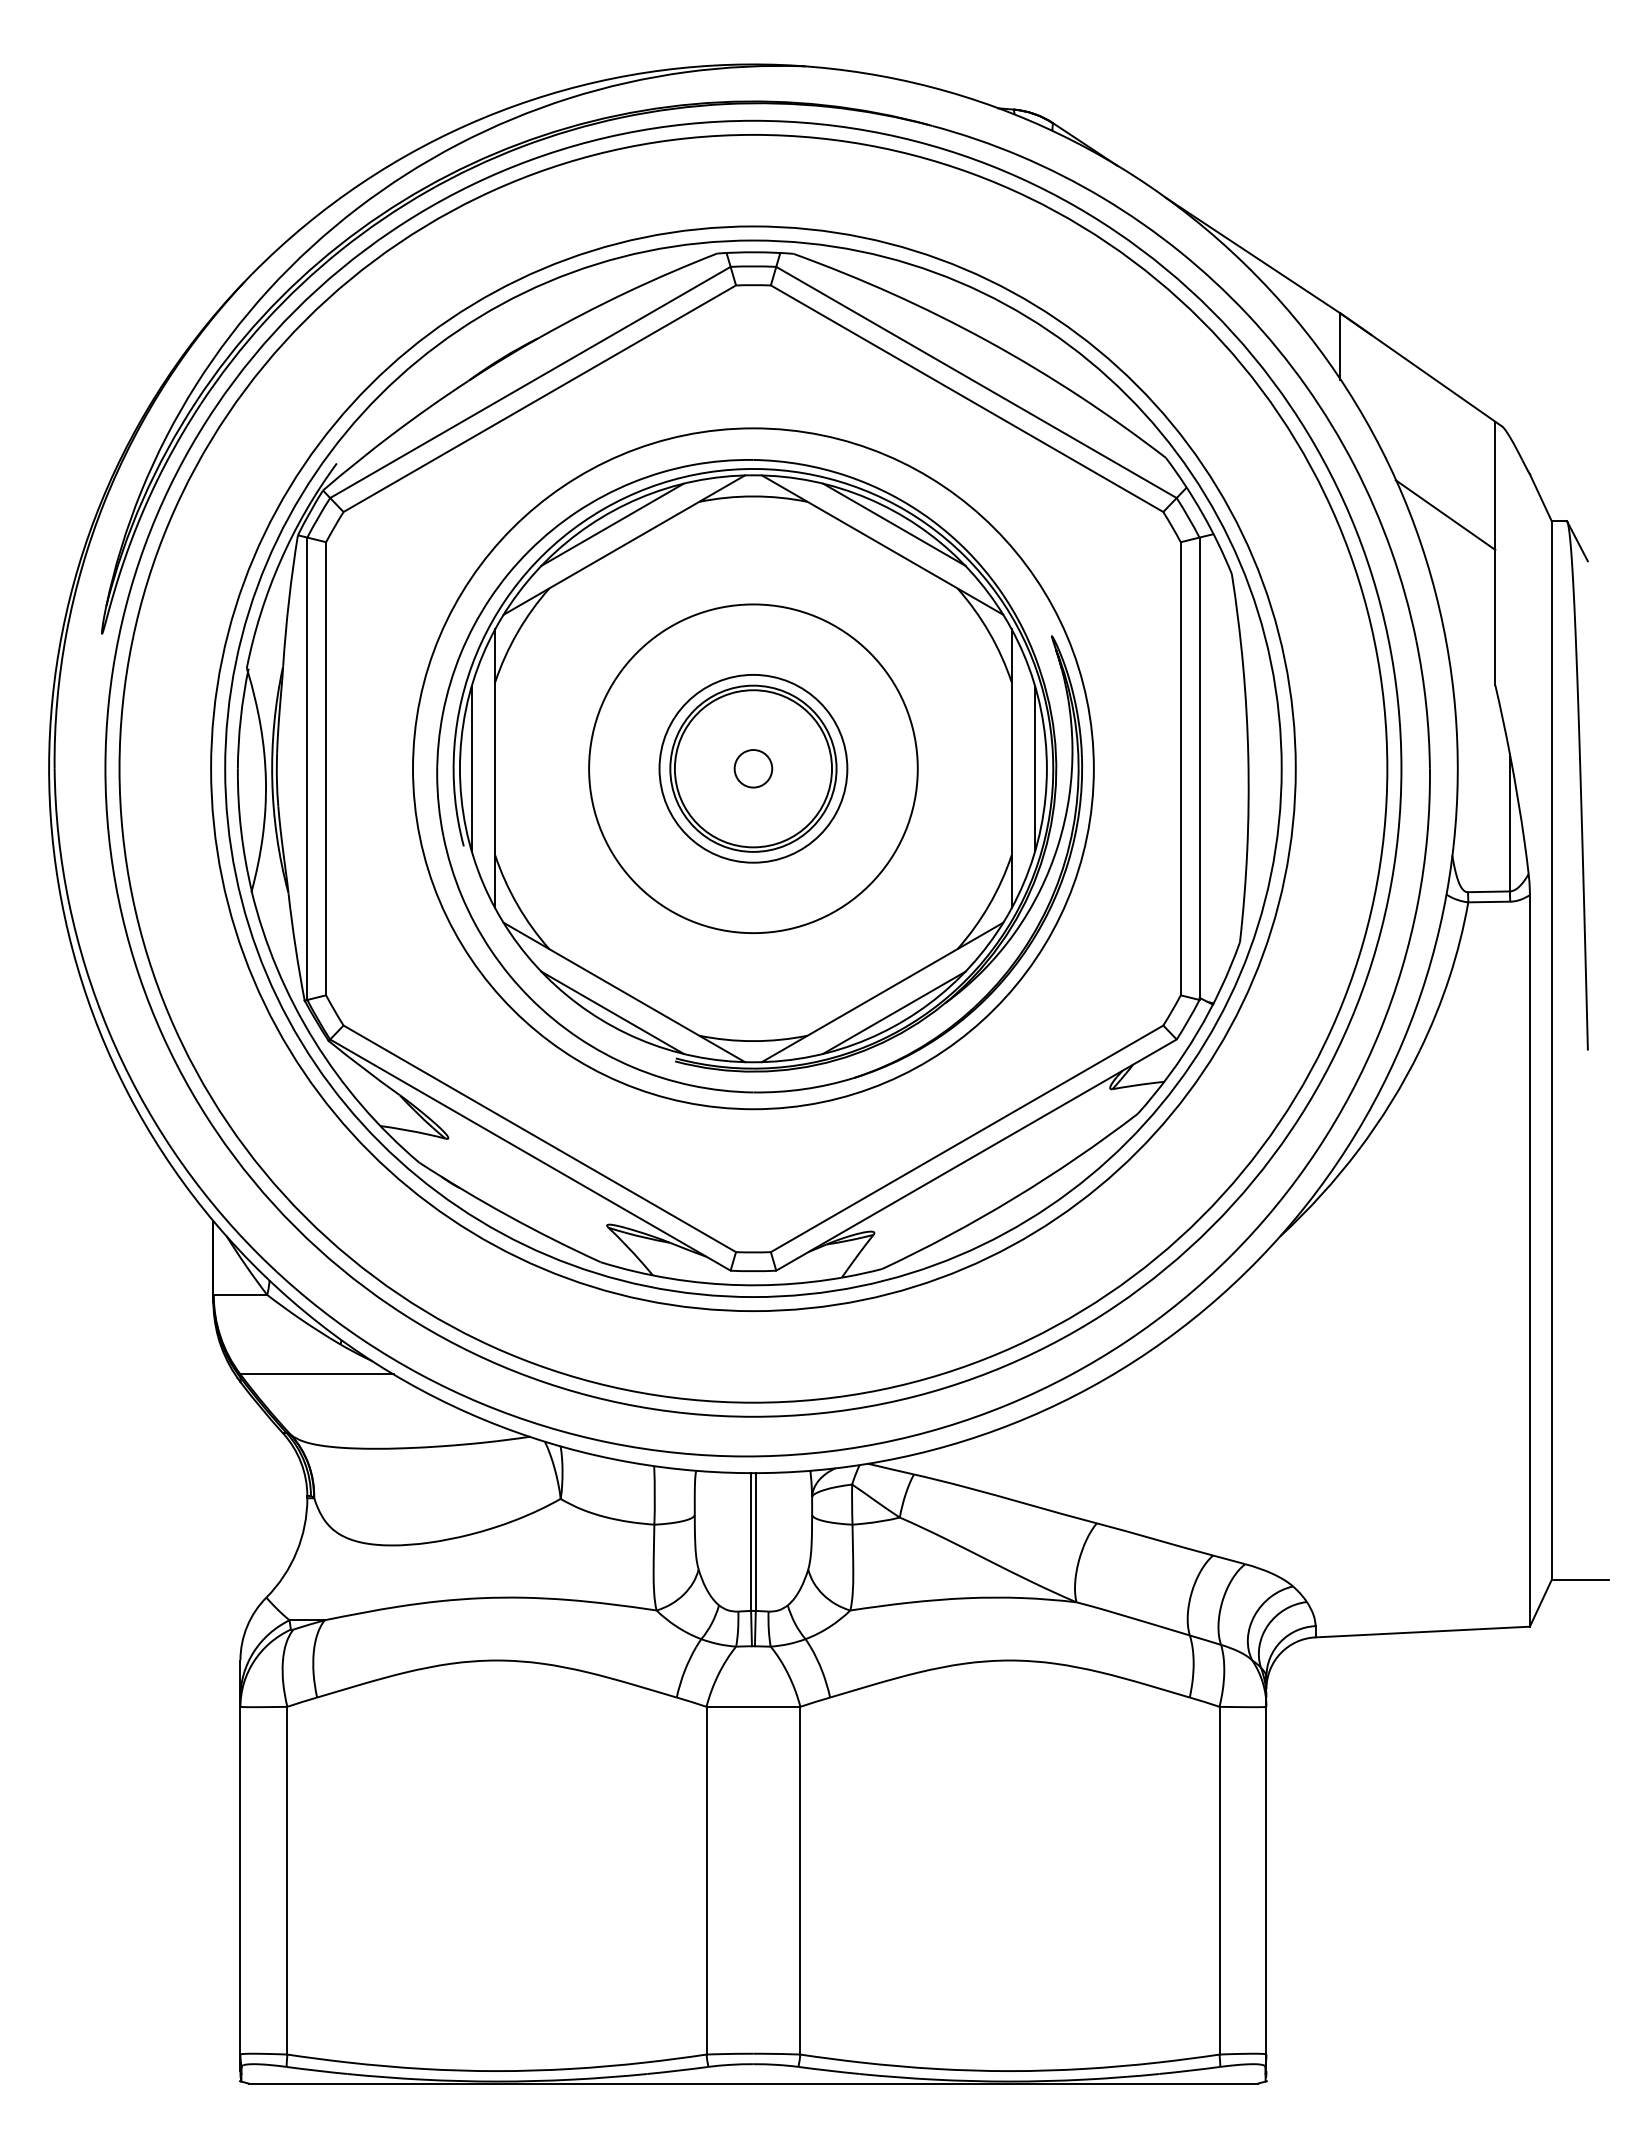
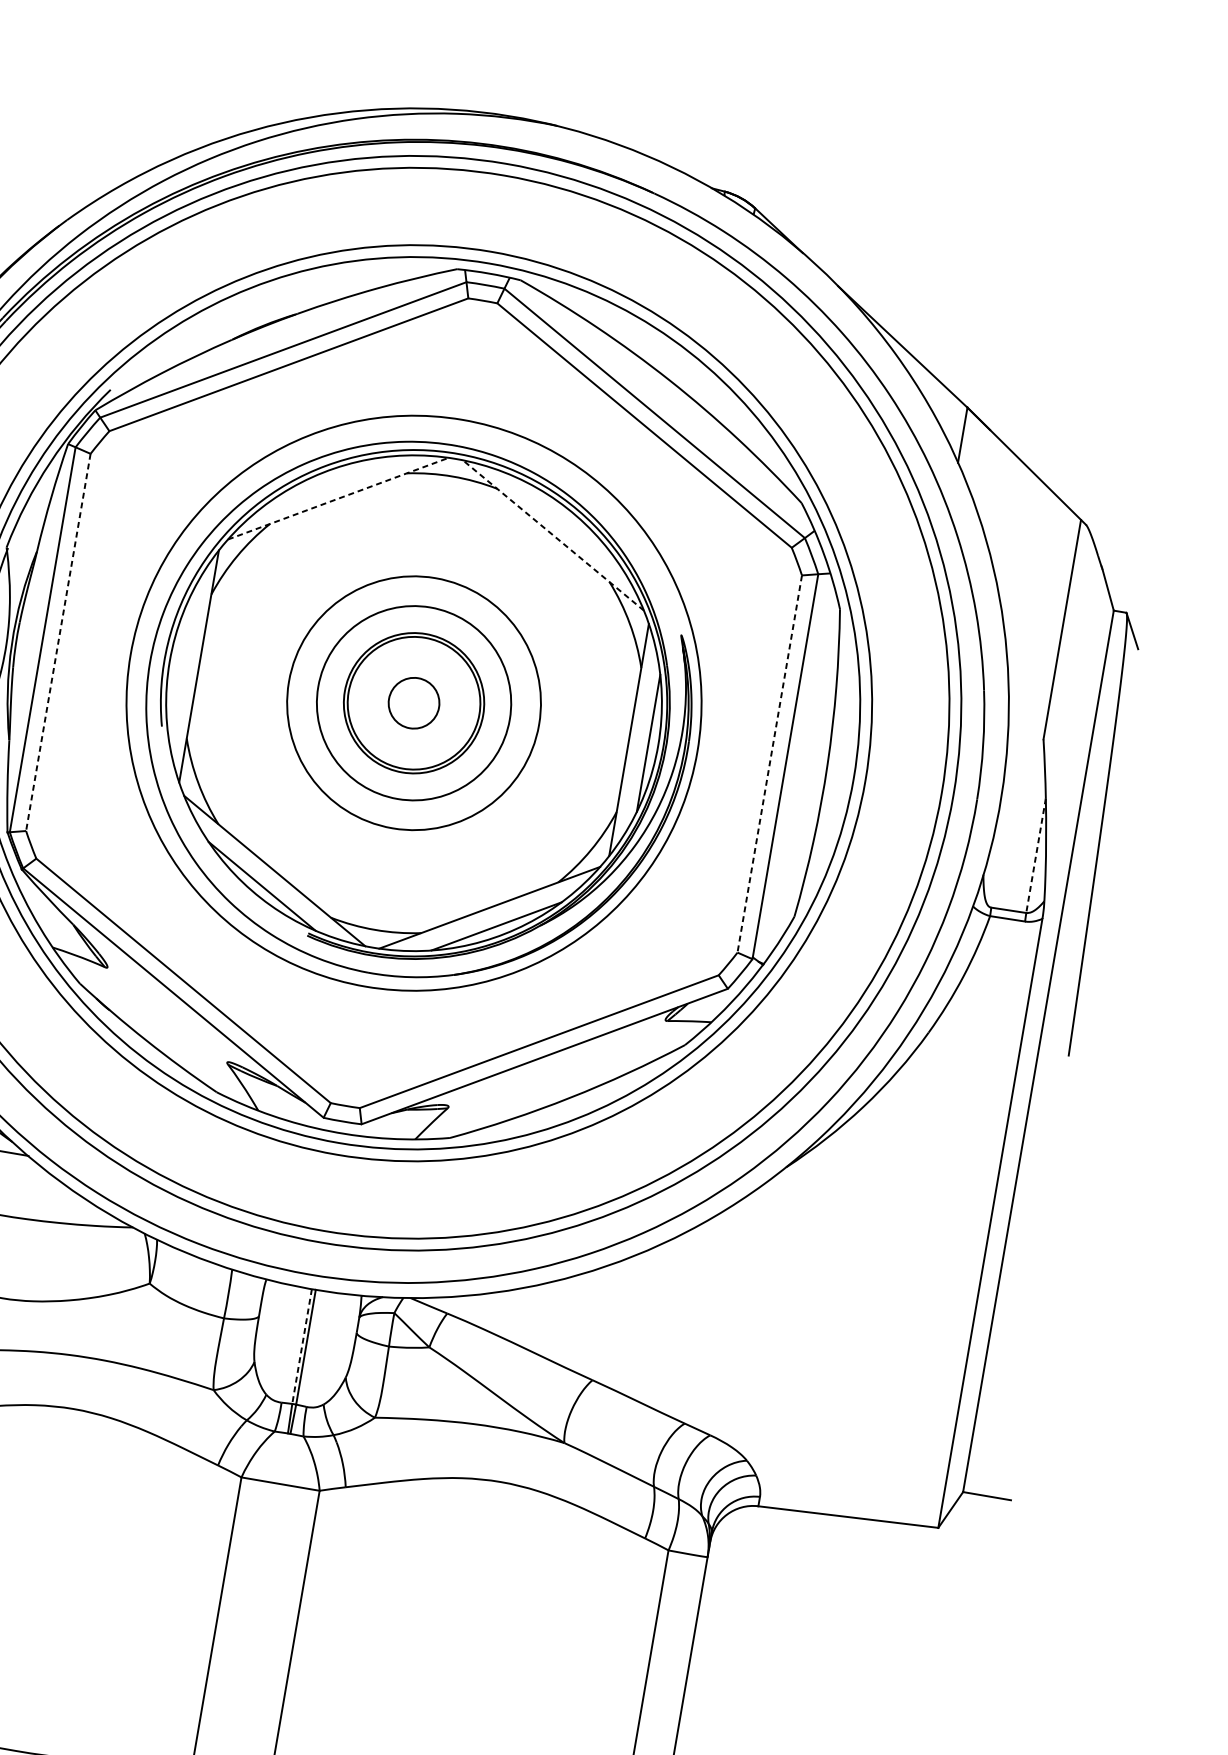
line: (1445, 514) -> (1026, 590), removed
line: (612, 524) -> (331, 479), removed
line: (894, 524) -> (566, 519), removed
line: (624, 544) -> (338, 498), solid -> dashed
line: (882, 544) -> (553, 534), solid -> dashed
line: (326, 768) -> (58, 642), solid -> dashed
line: (471, 768) -> (179, 662), removed
circle: (753, 768) -> (414, 703), size x0.7
circle: (753, 768) -> (414, 703), size x1.6
circle: (753, 768) -> (414, 703), size x1.6
line: (1180, 768) -> (769, 763), solid -> dashed
line: (1509, 822) -> (1035, 855), solid -> dashed
line: (751, 1541) -> (302, 1346), solid -> dashed

